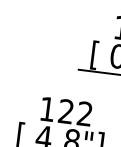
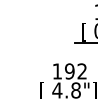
text: (65, 111) -> (69, 71), 122 -> 192

